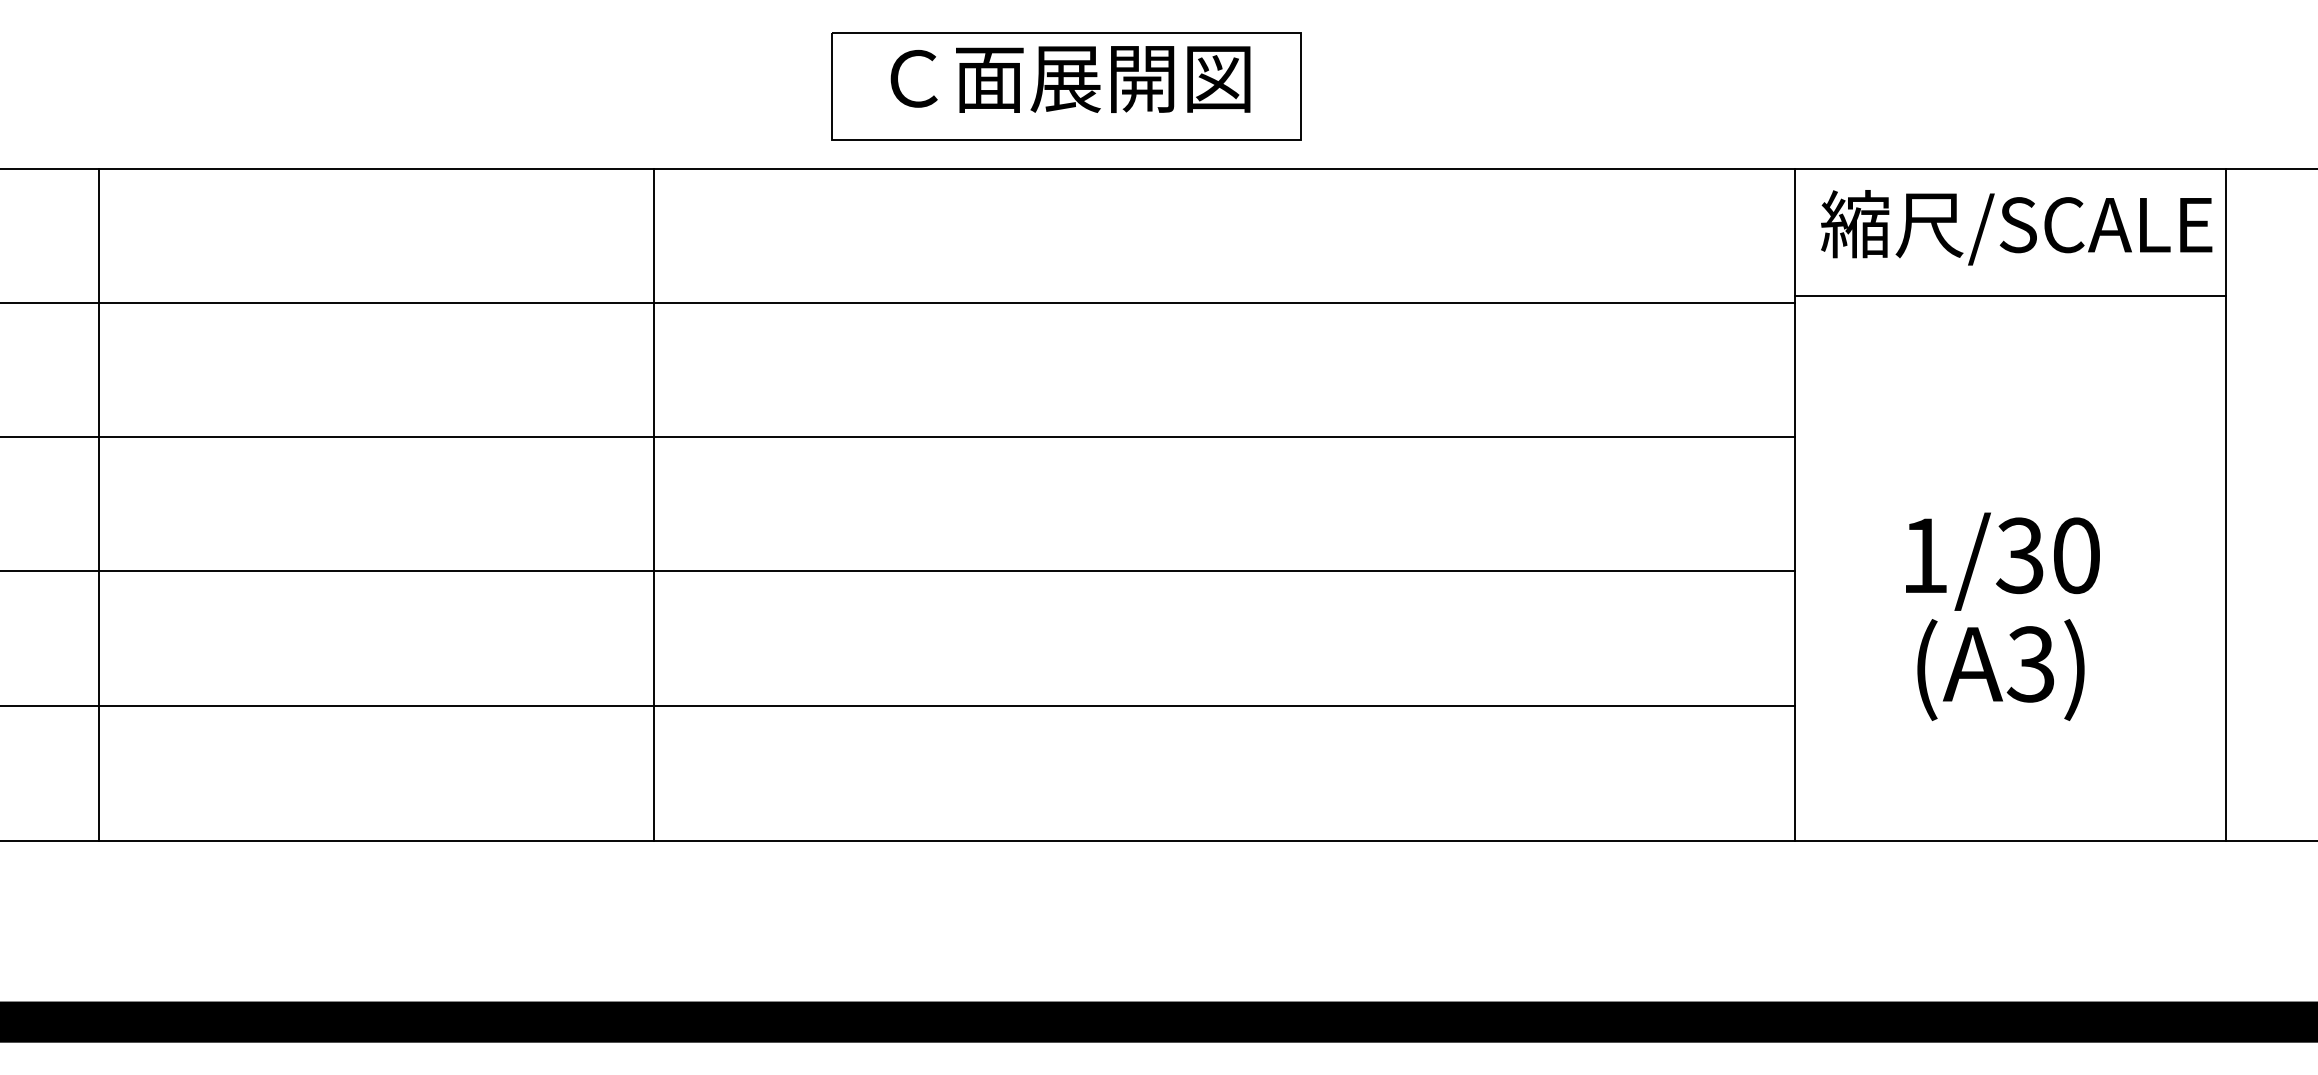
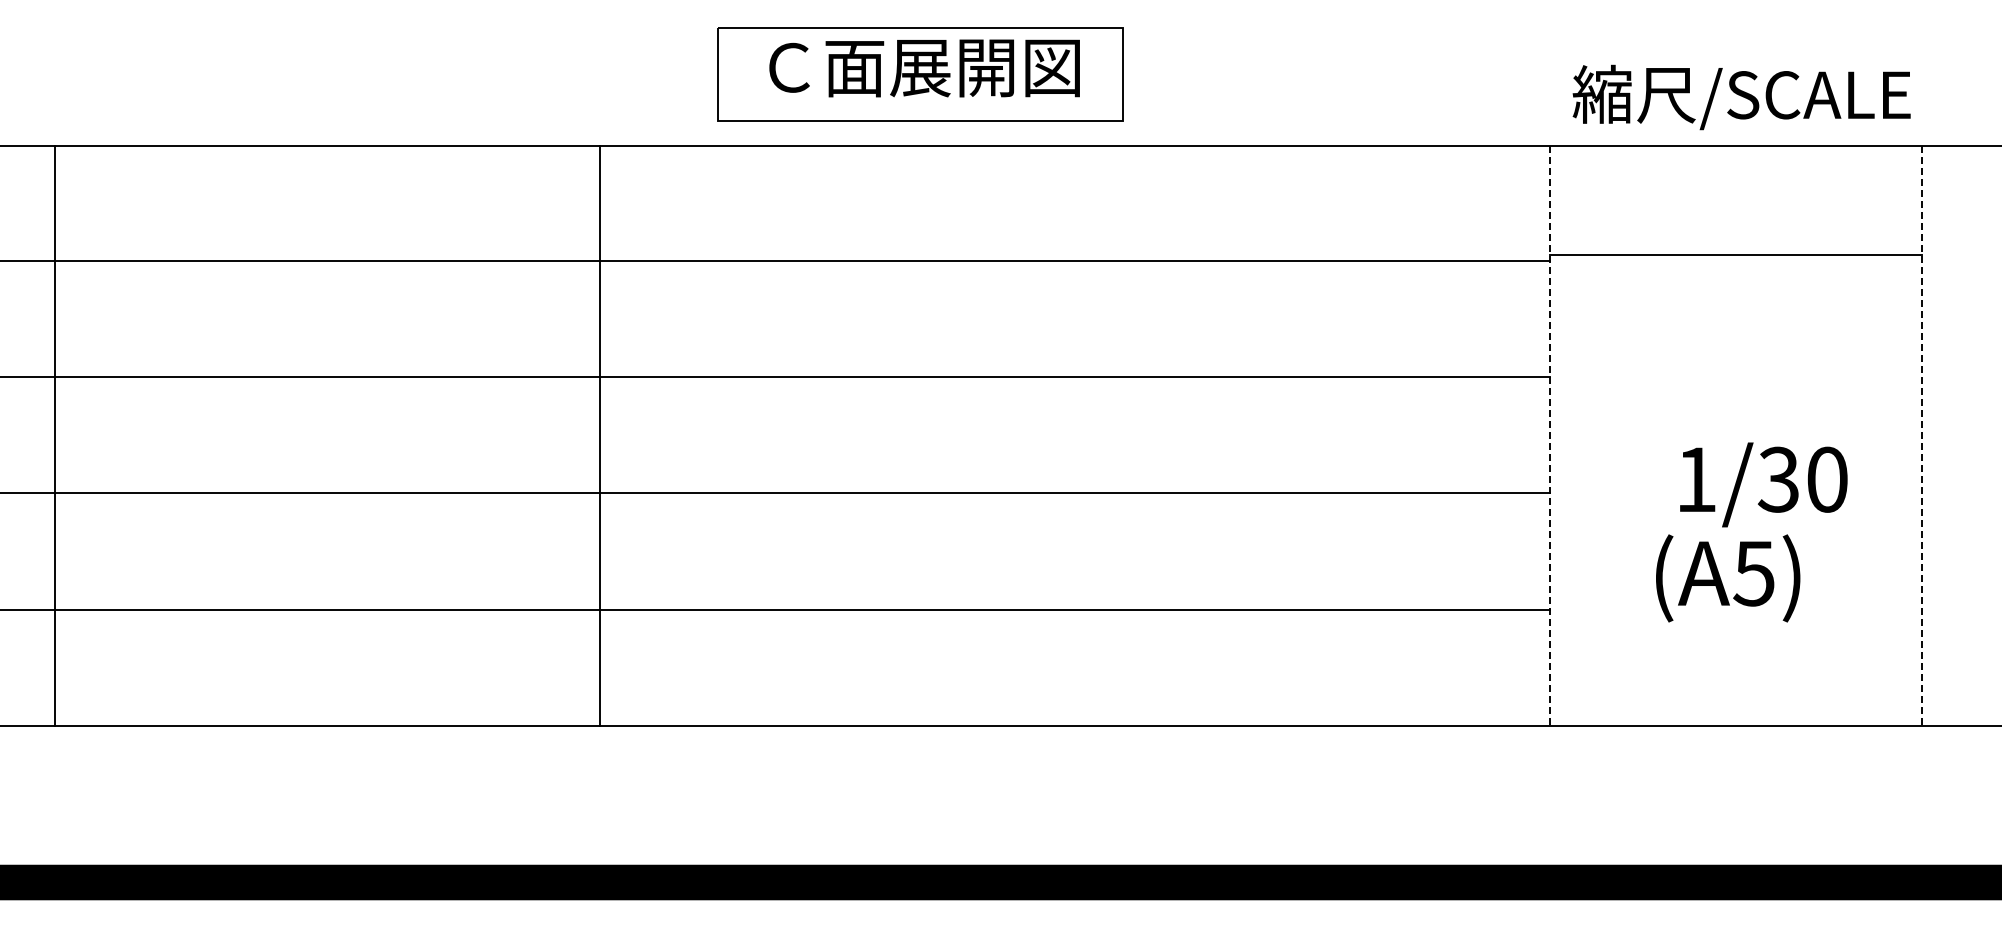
text: (2016, 227) -> (1741, 97), moved
line: (98, 504) -> (55, 435), moved
line: (653, 504) -> (599, 435), moved
line: (1795, 505) -> (1550, 436), solid -> dashed
line: (2226, 505) -> (1922, 436), solid -> dashed
text: (2002, 561) -> (1763, 484), moved
text: (2030, 664) -> (1753, 573), (A3) -> (A5)

